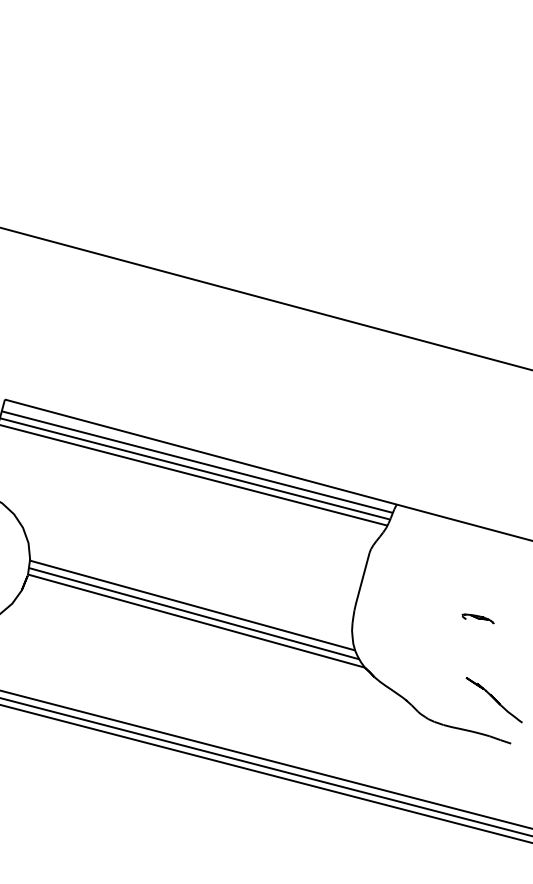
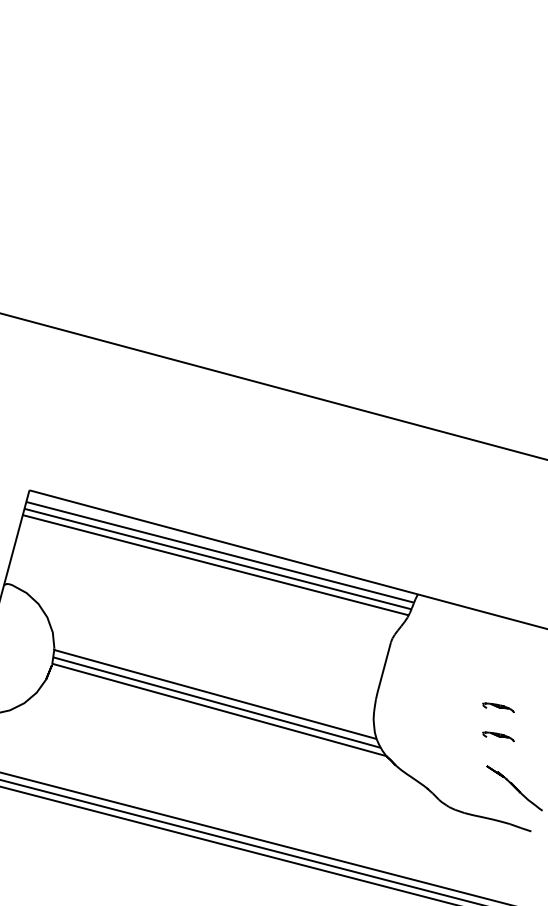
part: (478, 647) -> (498, 736), added

